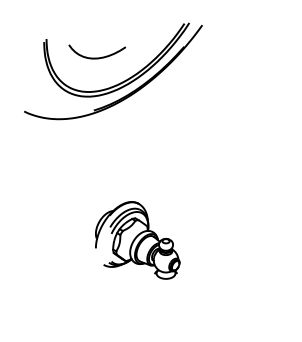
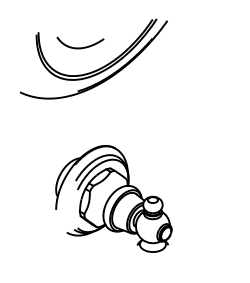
part: (137, 240) -> (113, 199), size x1.67

